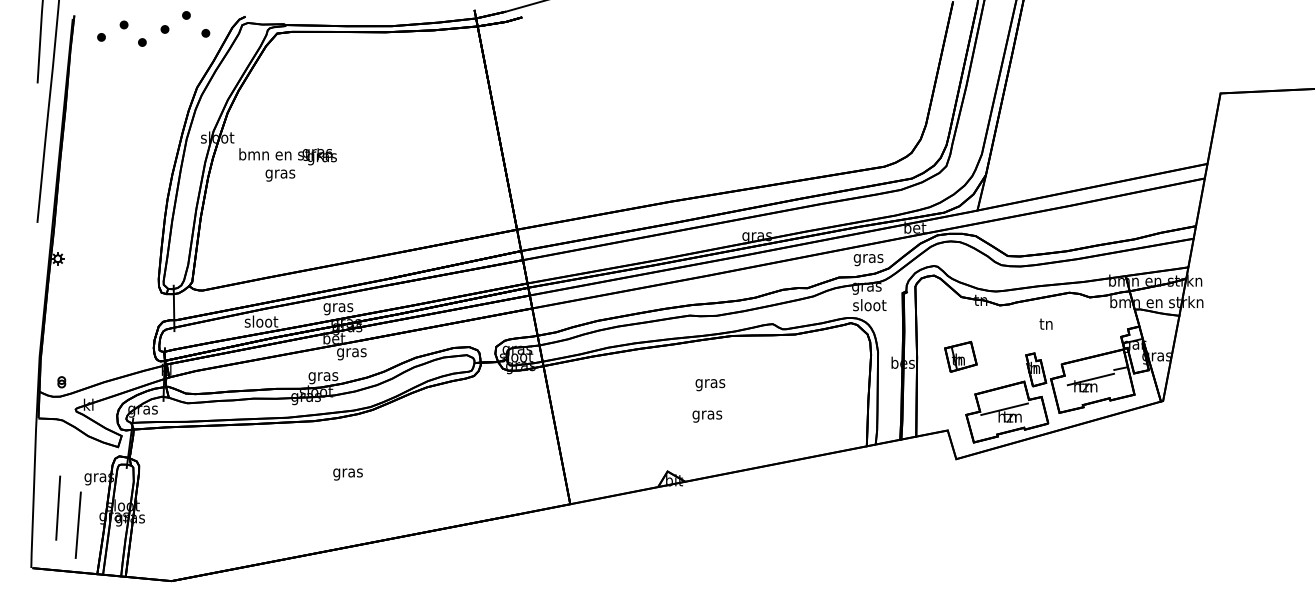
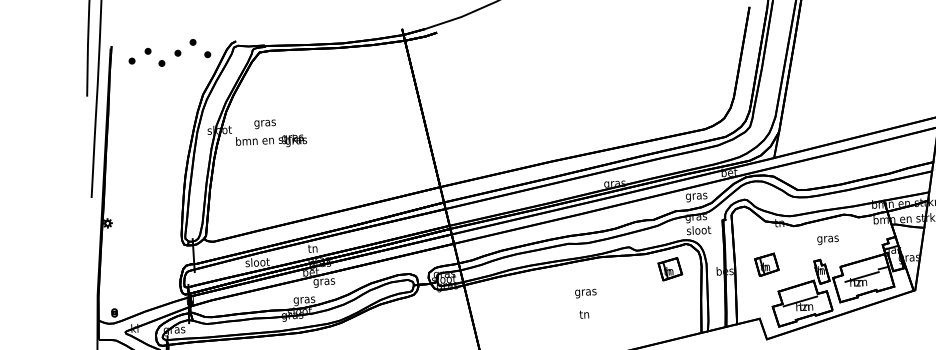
text: (280, 175) -> (265, 124), moved
text: (338, 307) -> (313, 249), gras -> tn
text: (1046, 325) -> (828, 239), tn -> gras
part: (827, 356) -> (669, 268), added
text: (707, 415) -> (584, 315), gras -> tn

